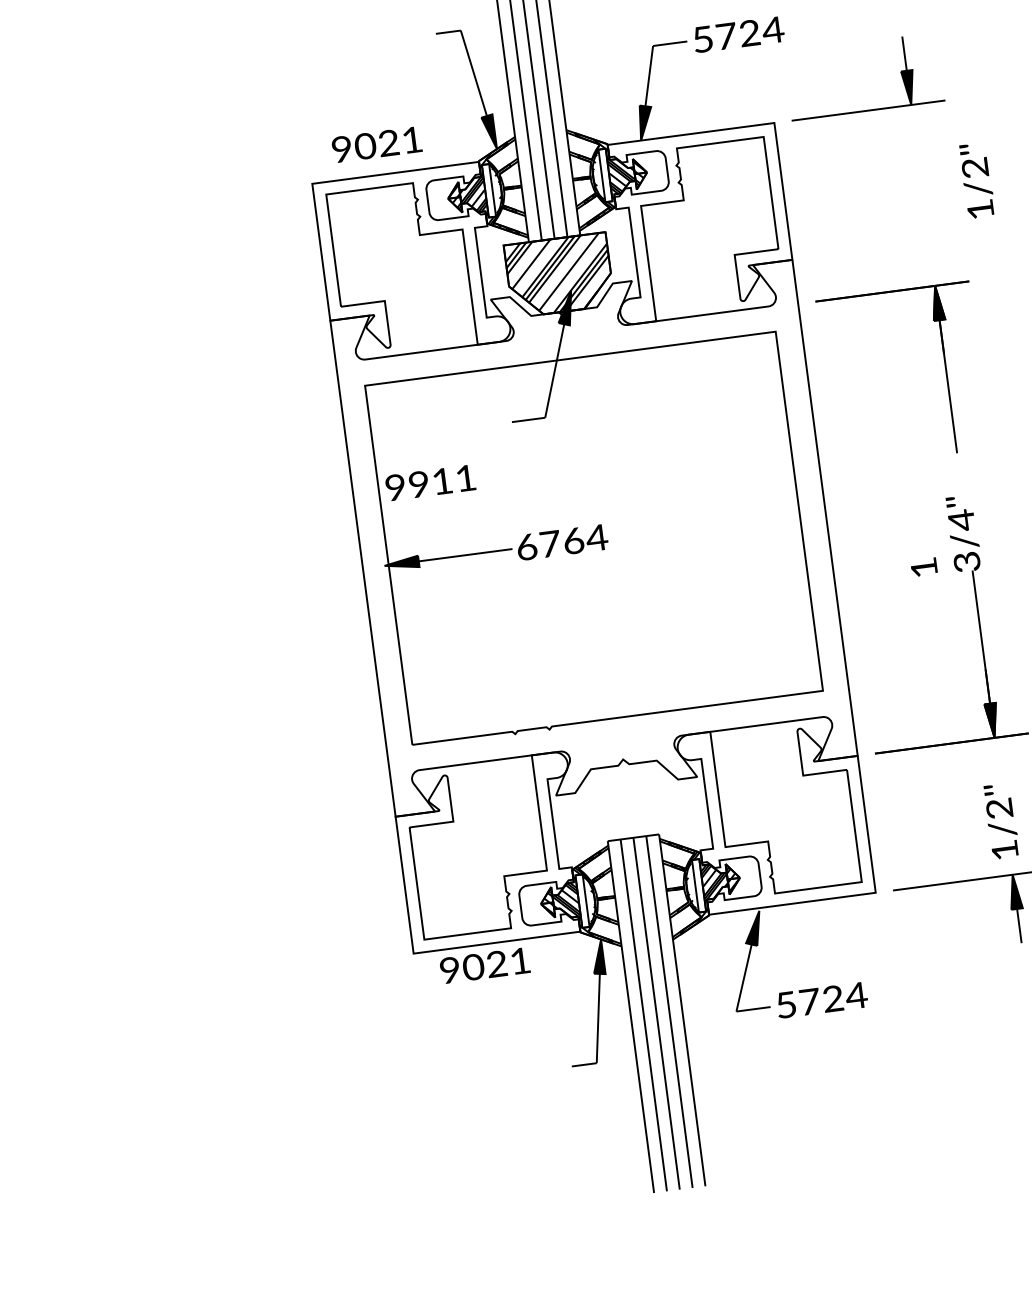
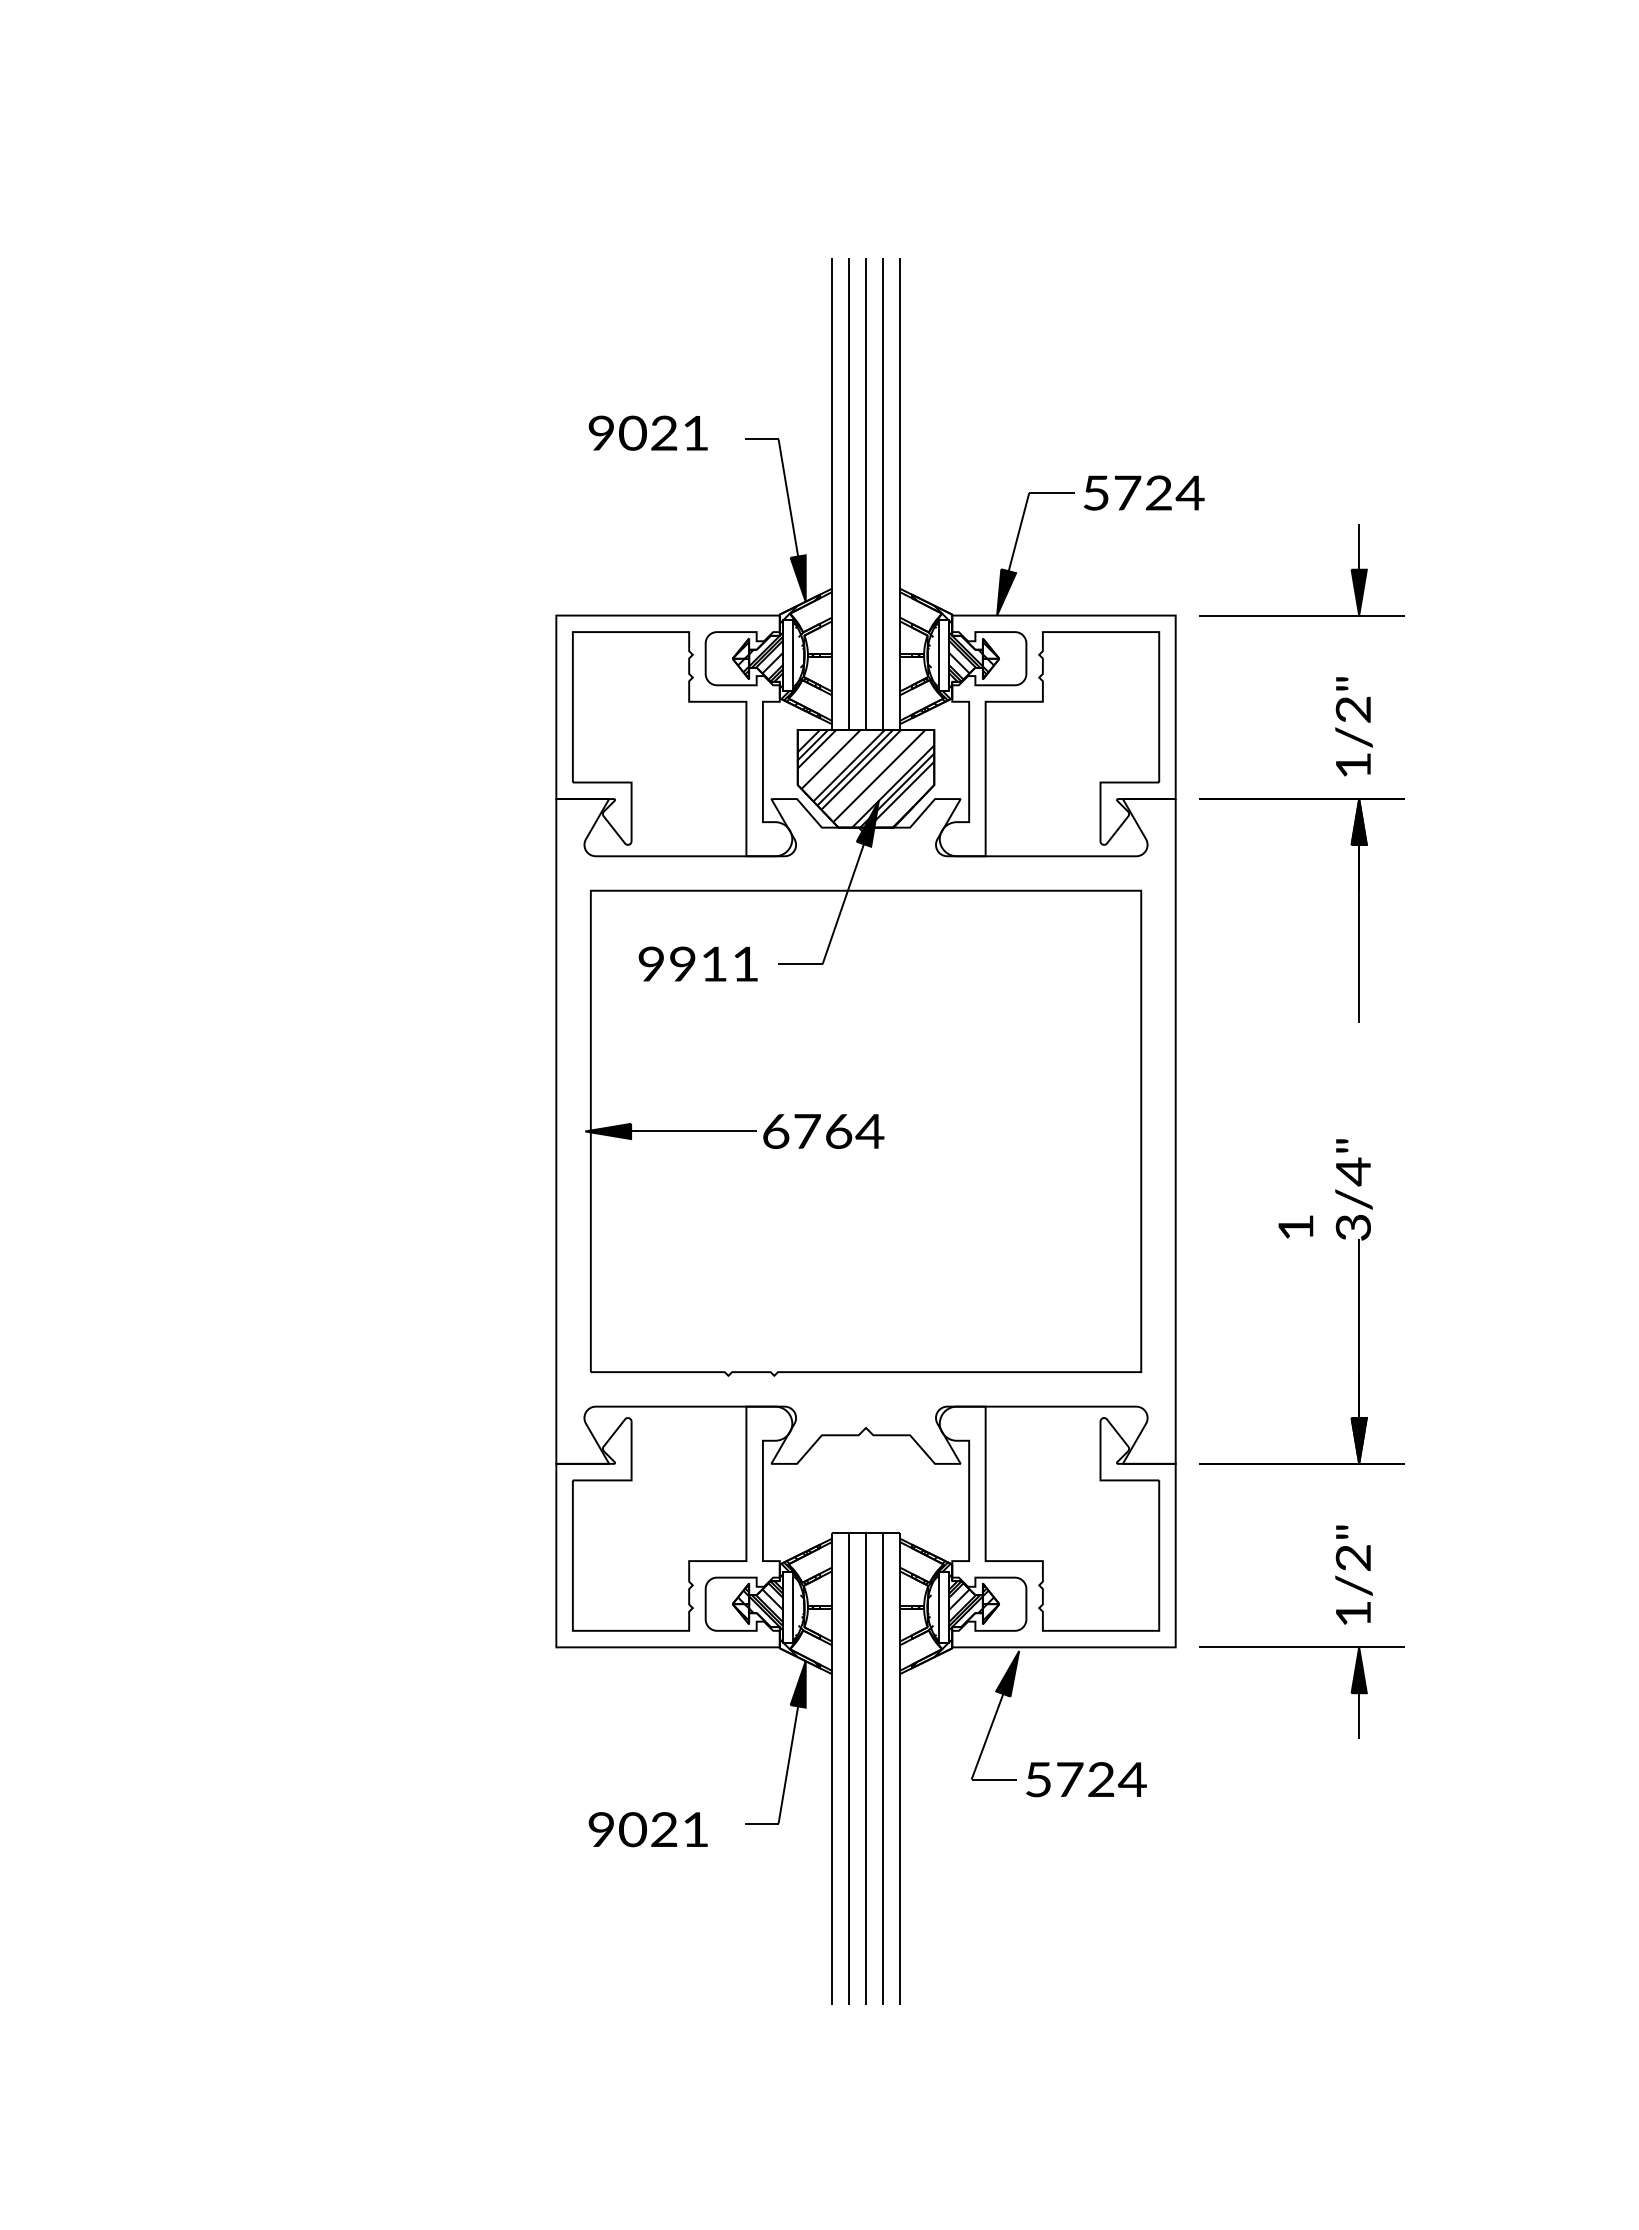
text: (376, 144) -> (647, 432), moved
text: (976, 180) -> (1353, 726), moved
part: (945, 369) -> (1358, 910), moved
text: (429, 482) -> (697, 963), moved
text: (484, 965) -> (647, 1829), moved

